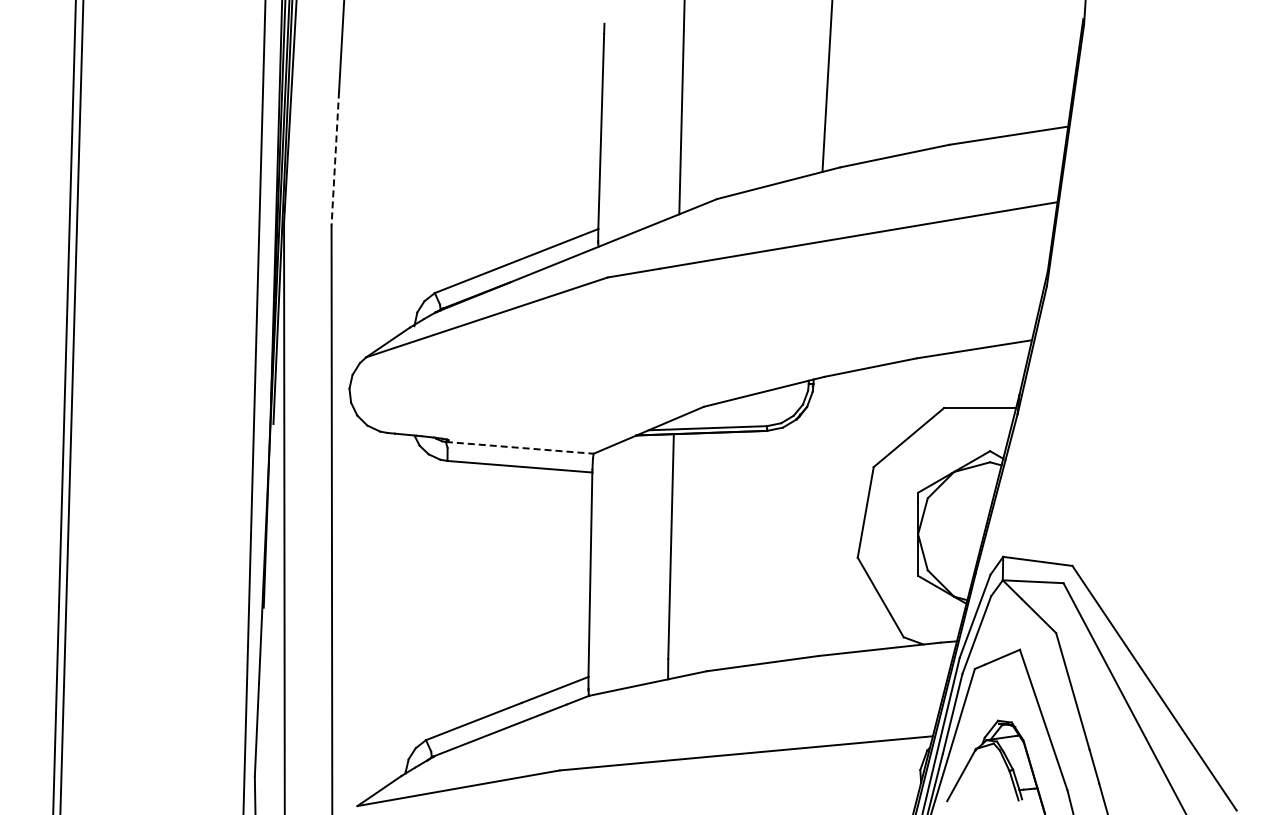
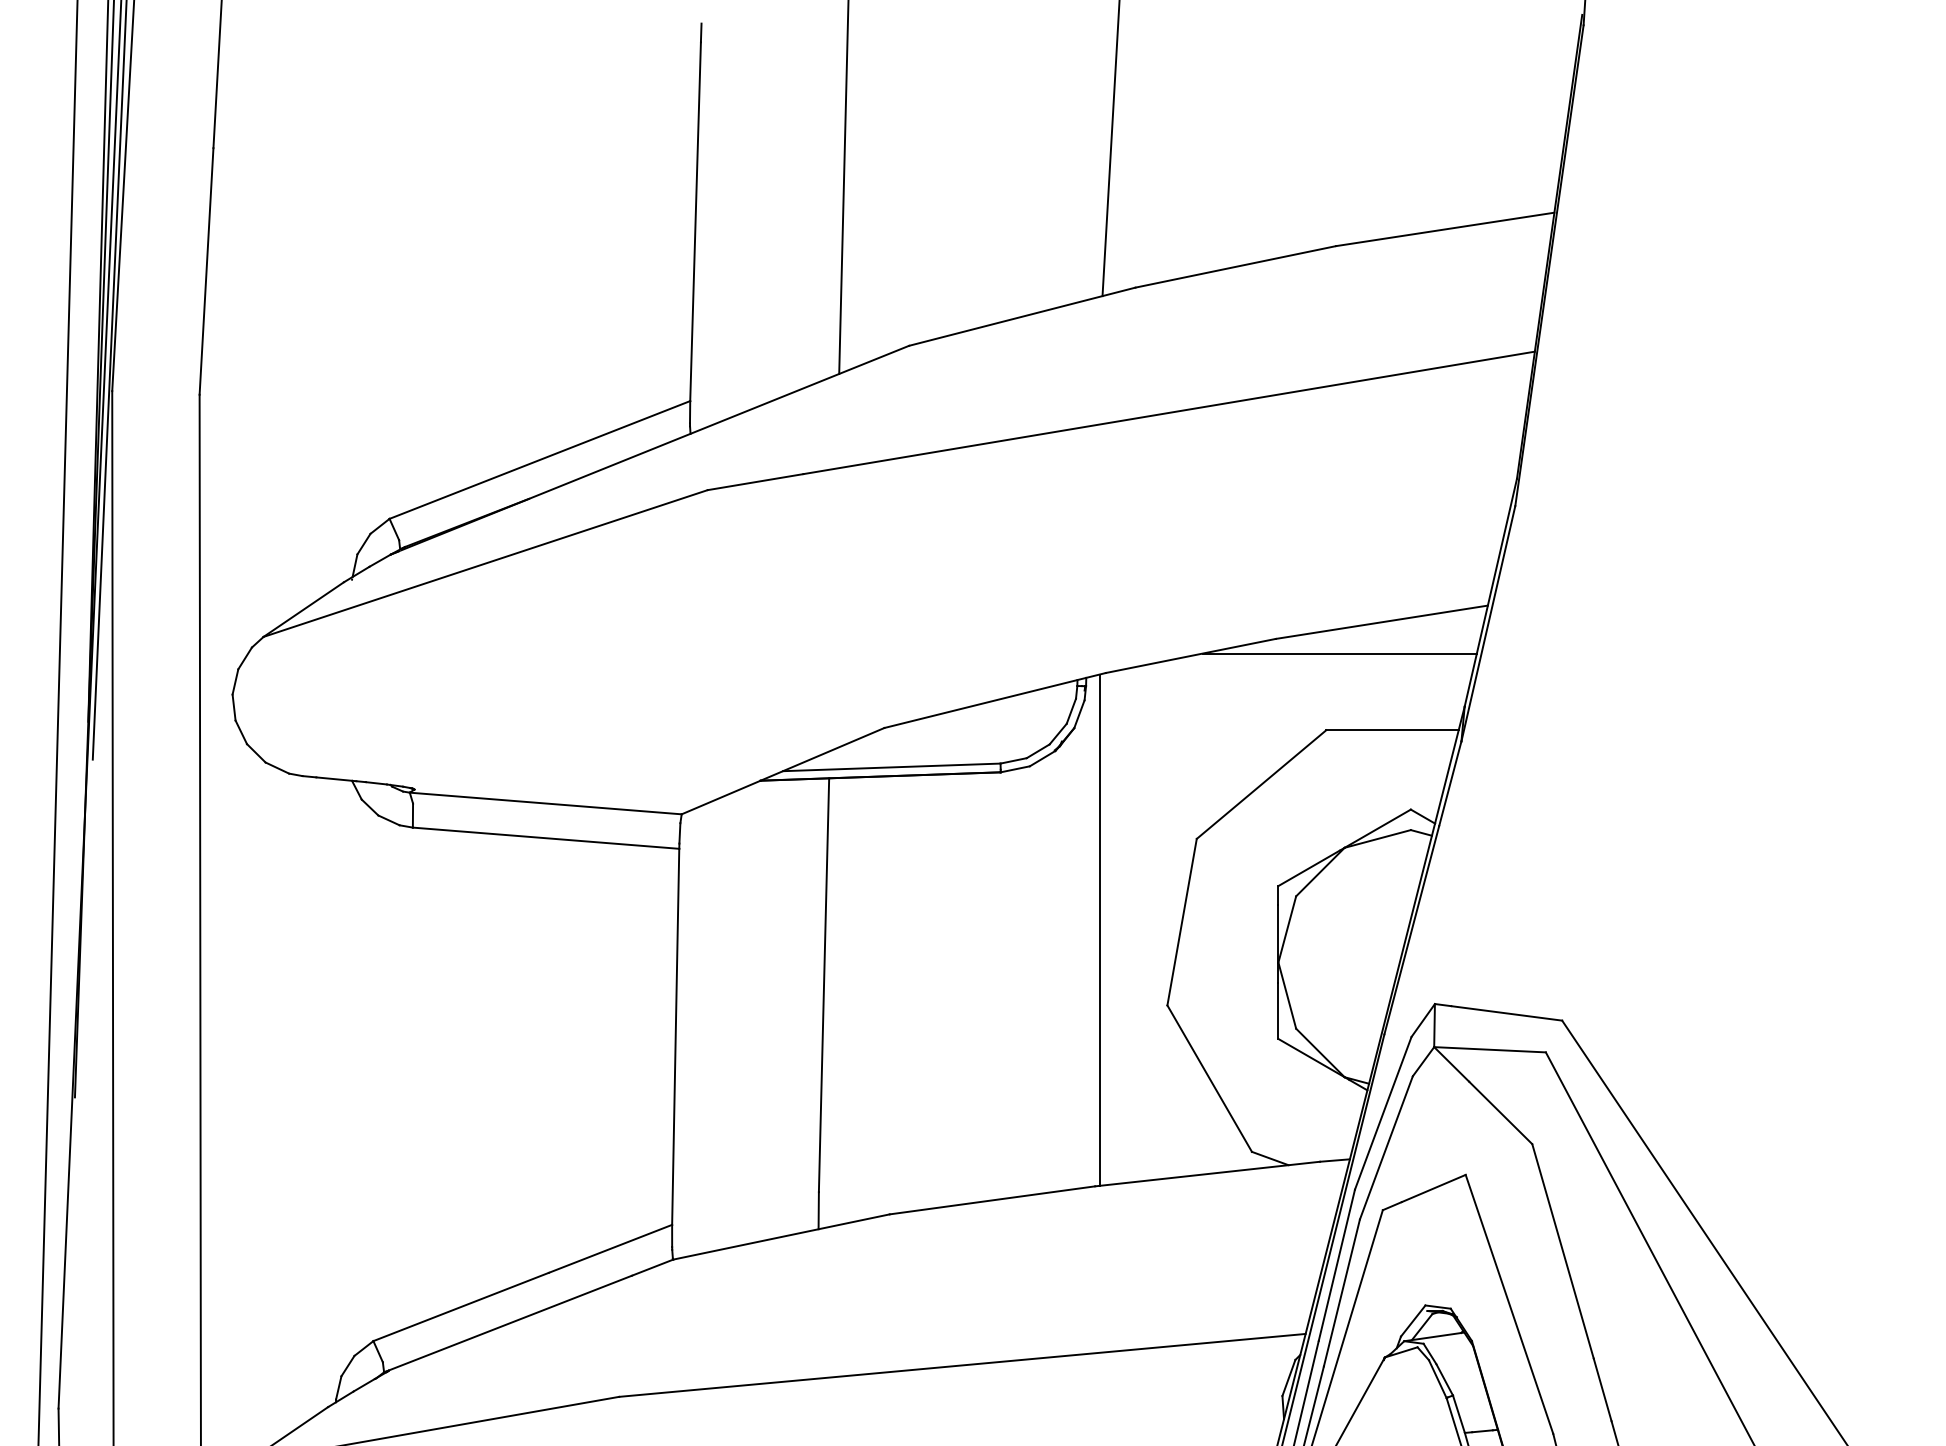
line: (335, 159) -> (206, 273), dashed -> solid
line: (951, 366) -> (1339, 653), added
line: (520, 447) -> (547, 802), dashed -> solid
line: (820, 516) -> (1098, 929), added

